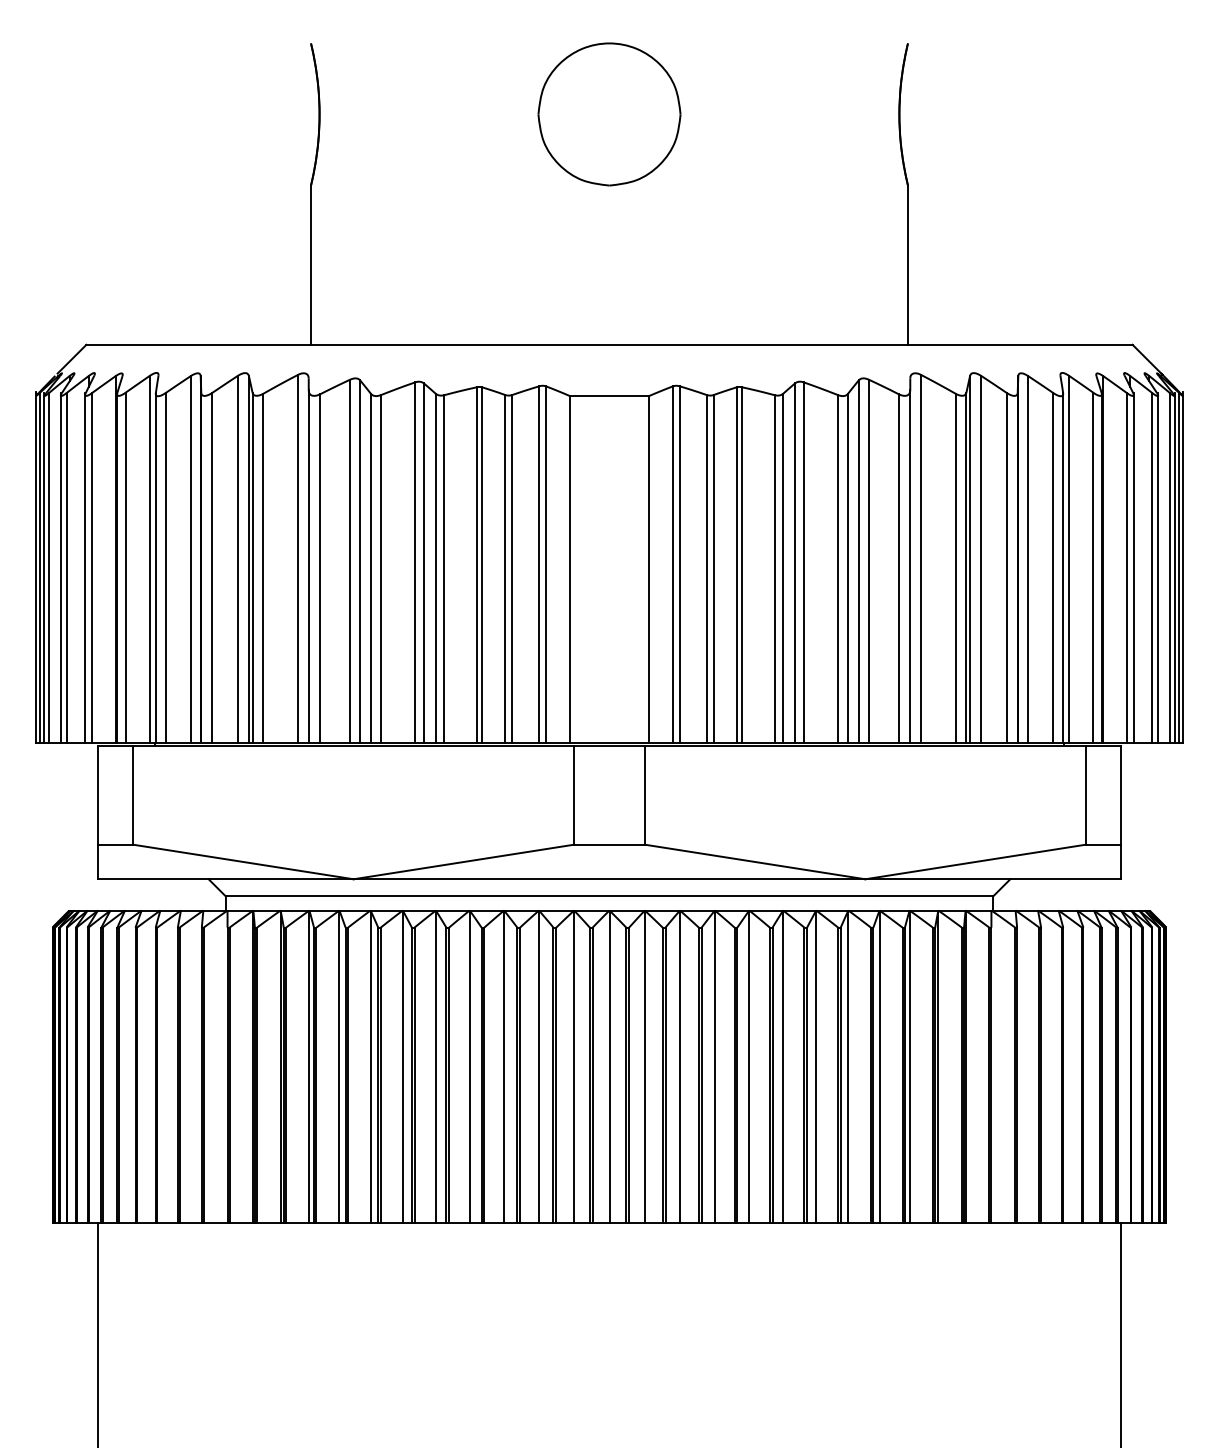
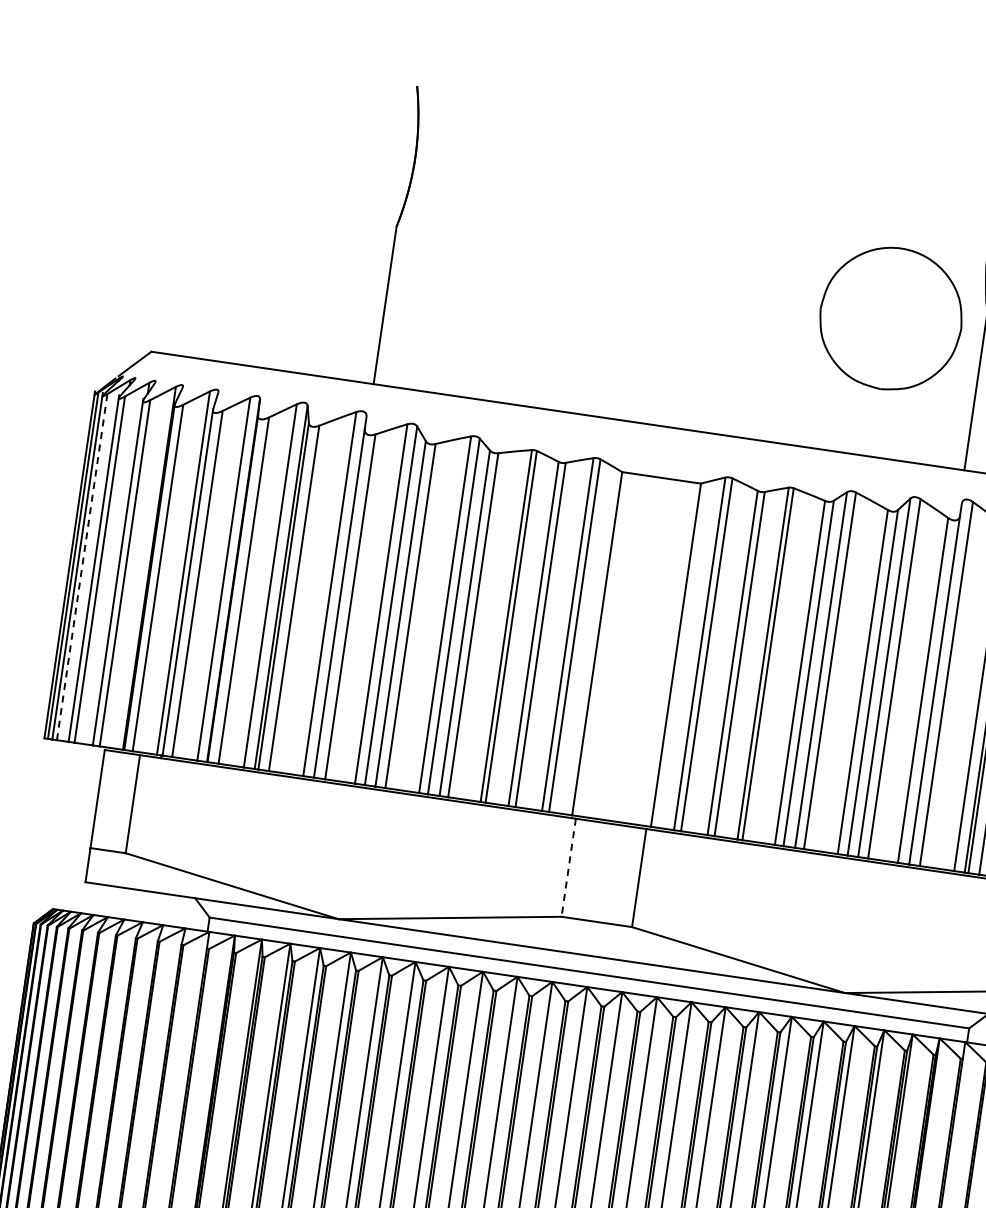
part: (609, 114) -> (890, 318), moved
line: (49, 567) -> (82, 566), solid -> dashed
line: (573, 795) -> (568, 868), solid -> dashed

